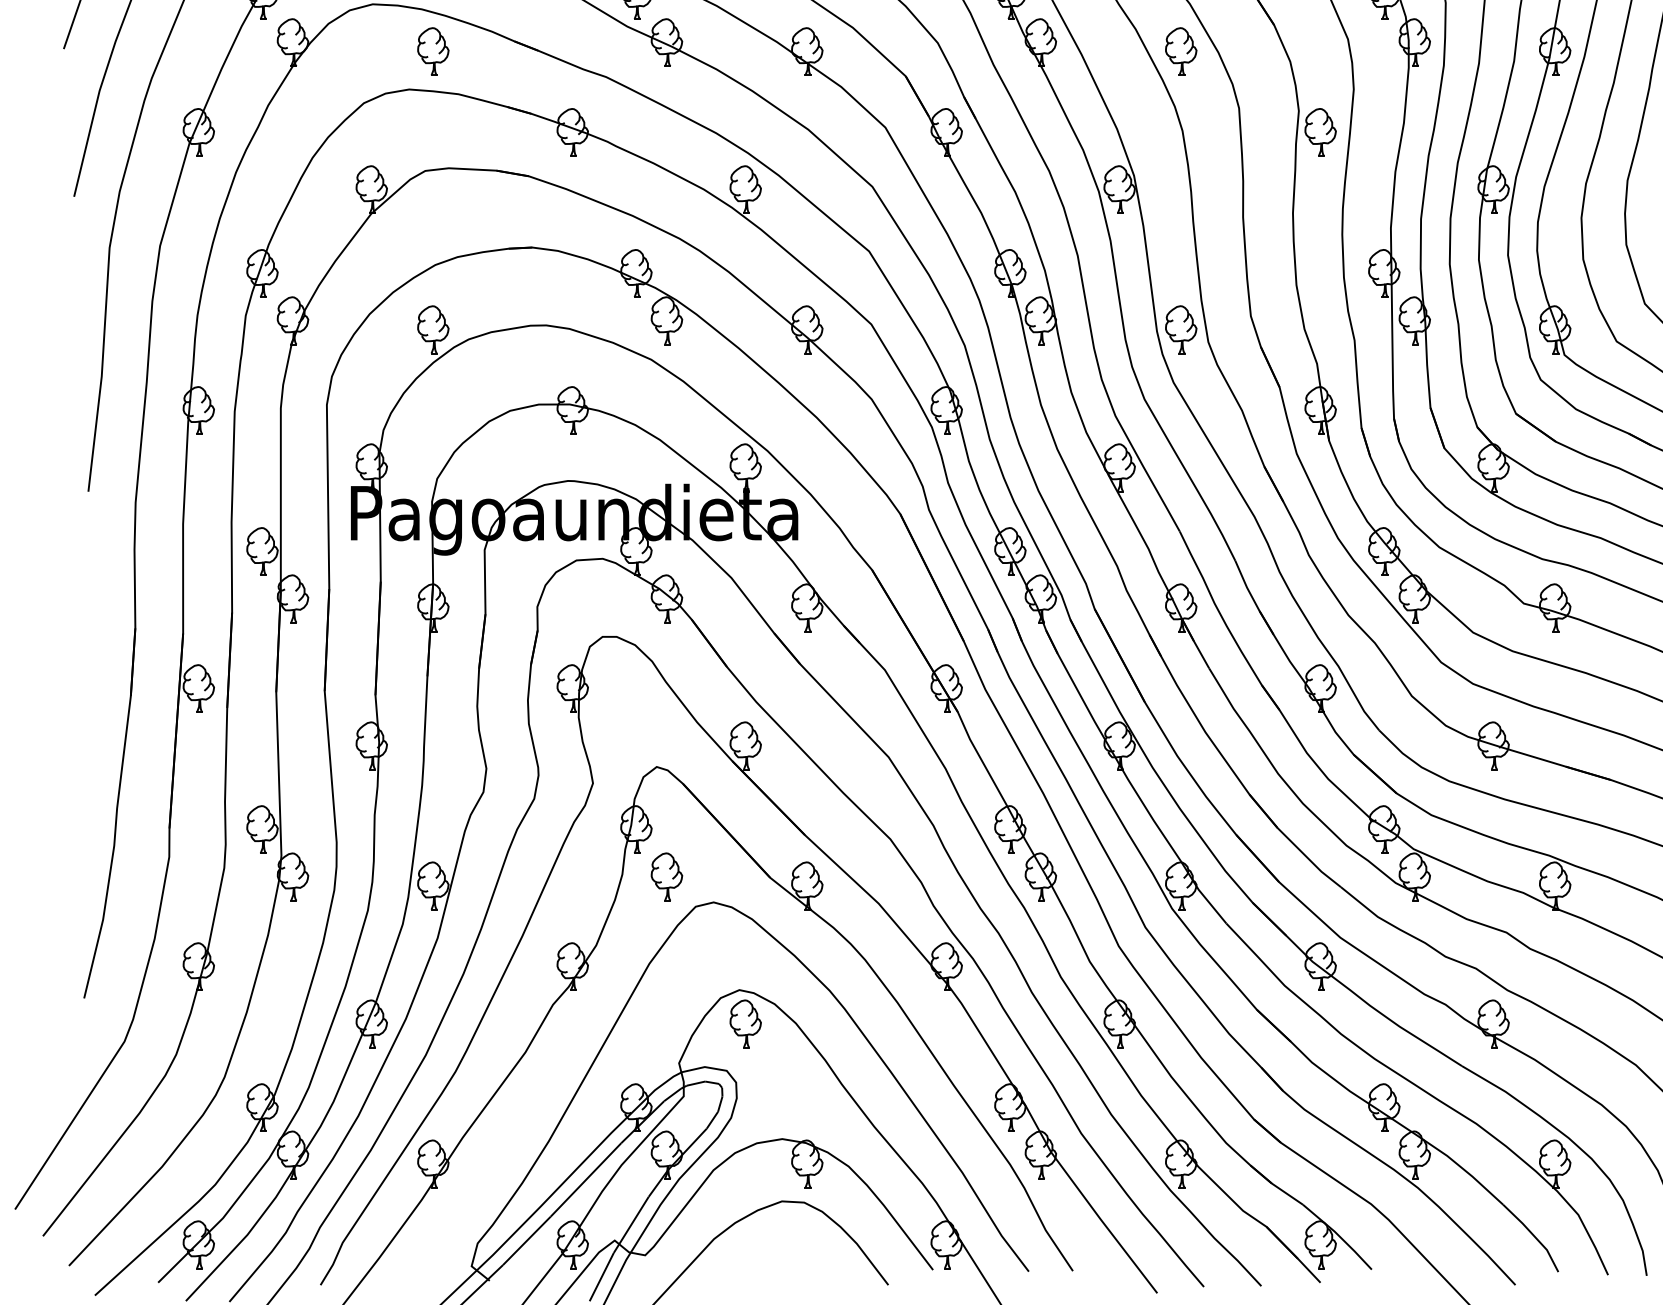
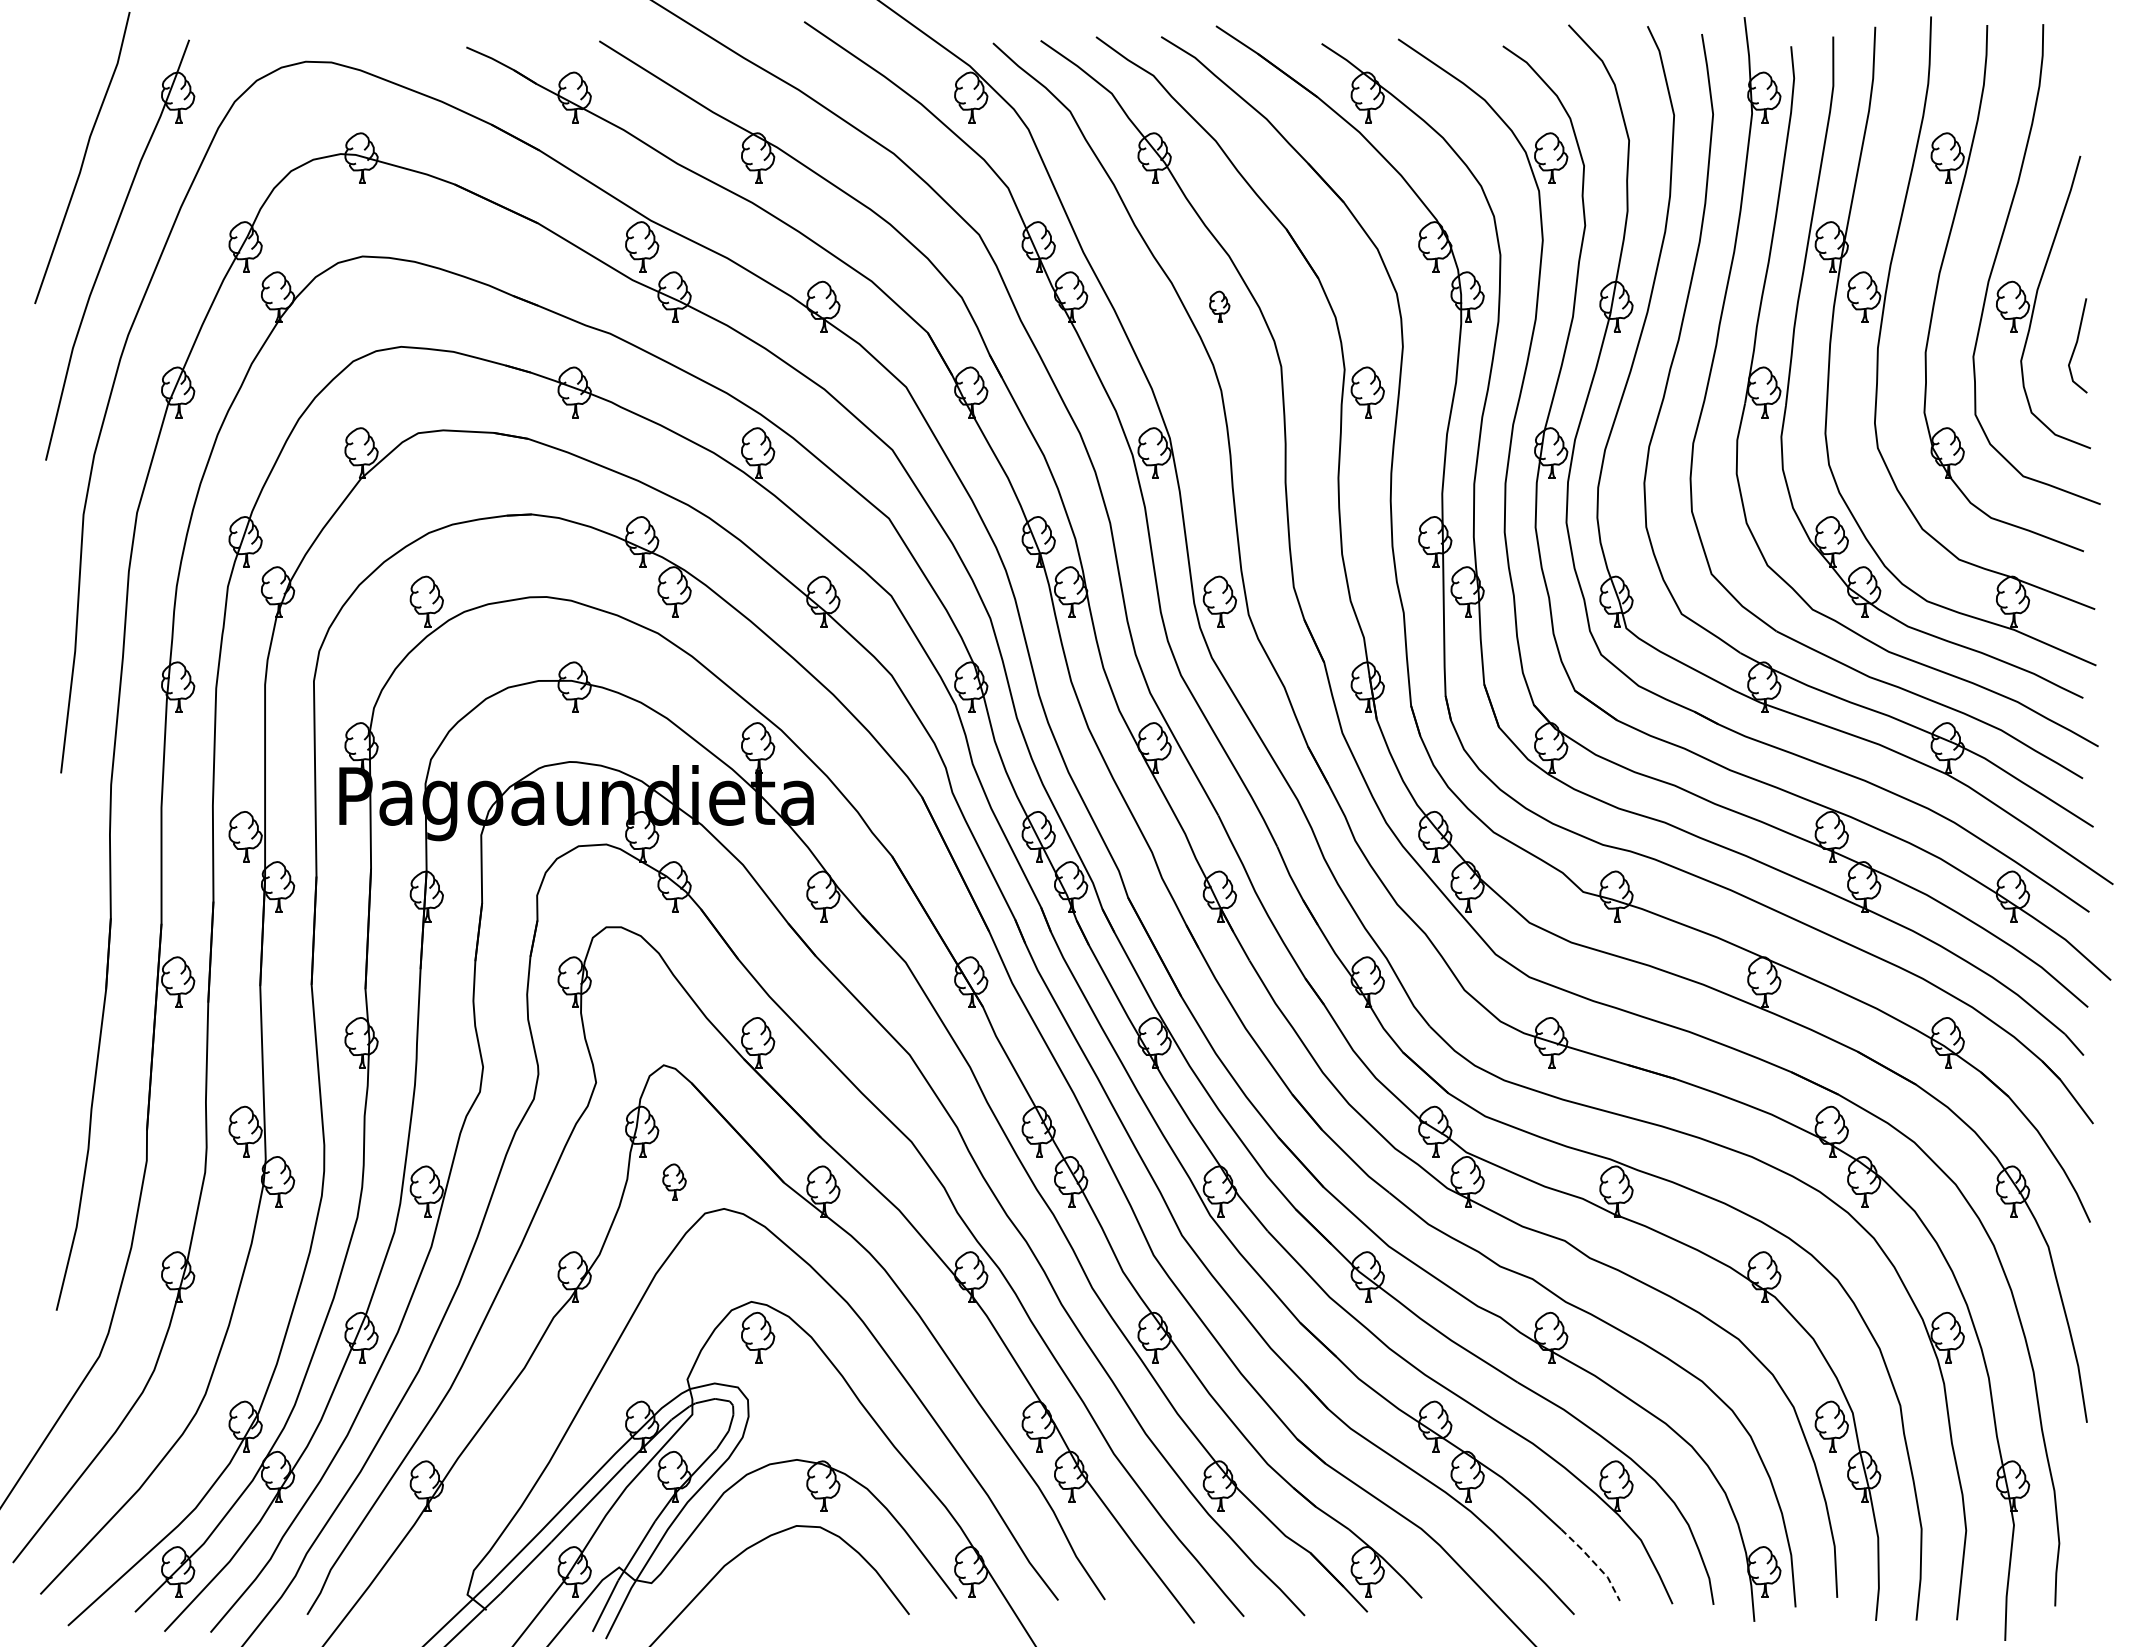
part: (433, 51) -> (426, 306), removed
part: (1180, 51) -> (1219, 306), size x0.6
part: (666, 876) -> (674, 1181), size x0.7
line: (1534, 1236) -> (1594, 1563), solid -> dashed

